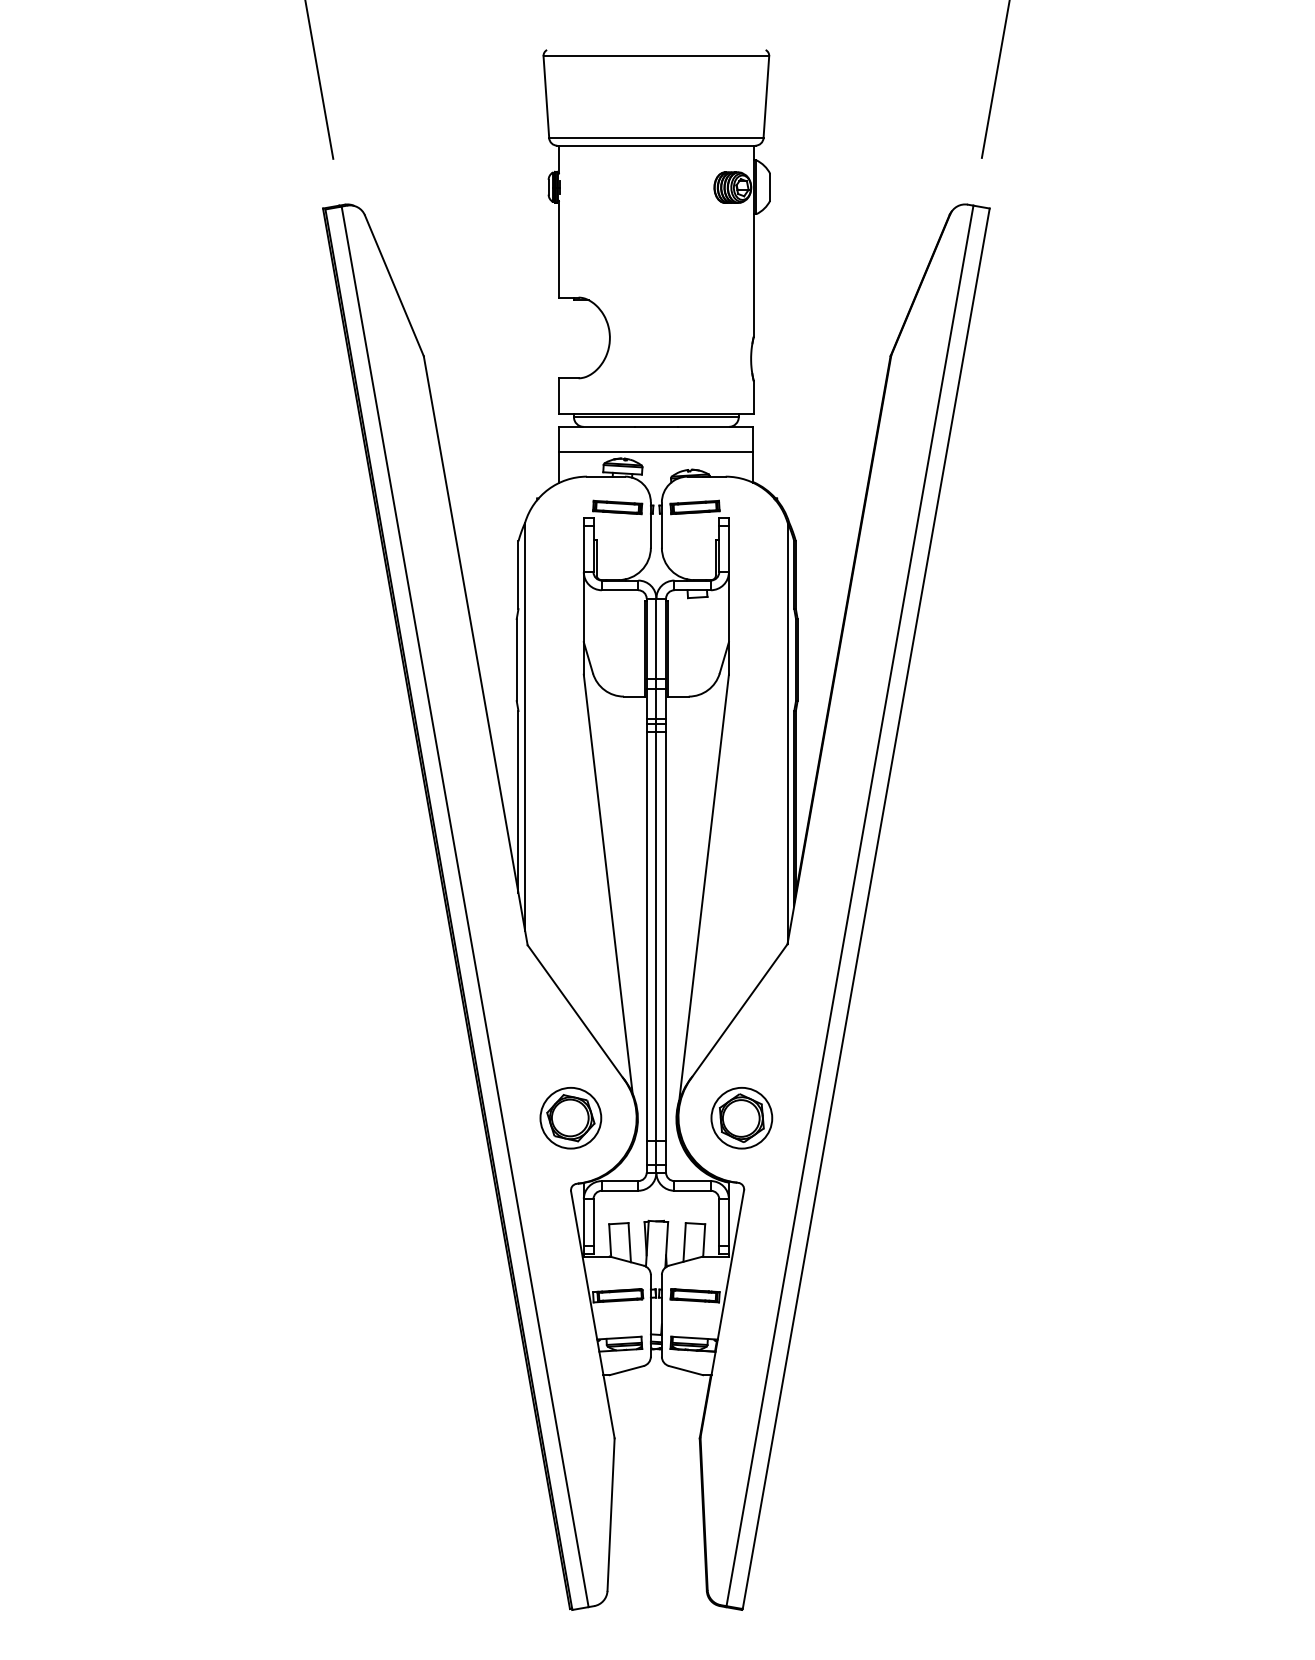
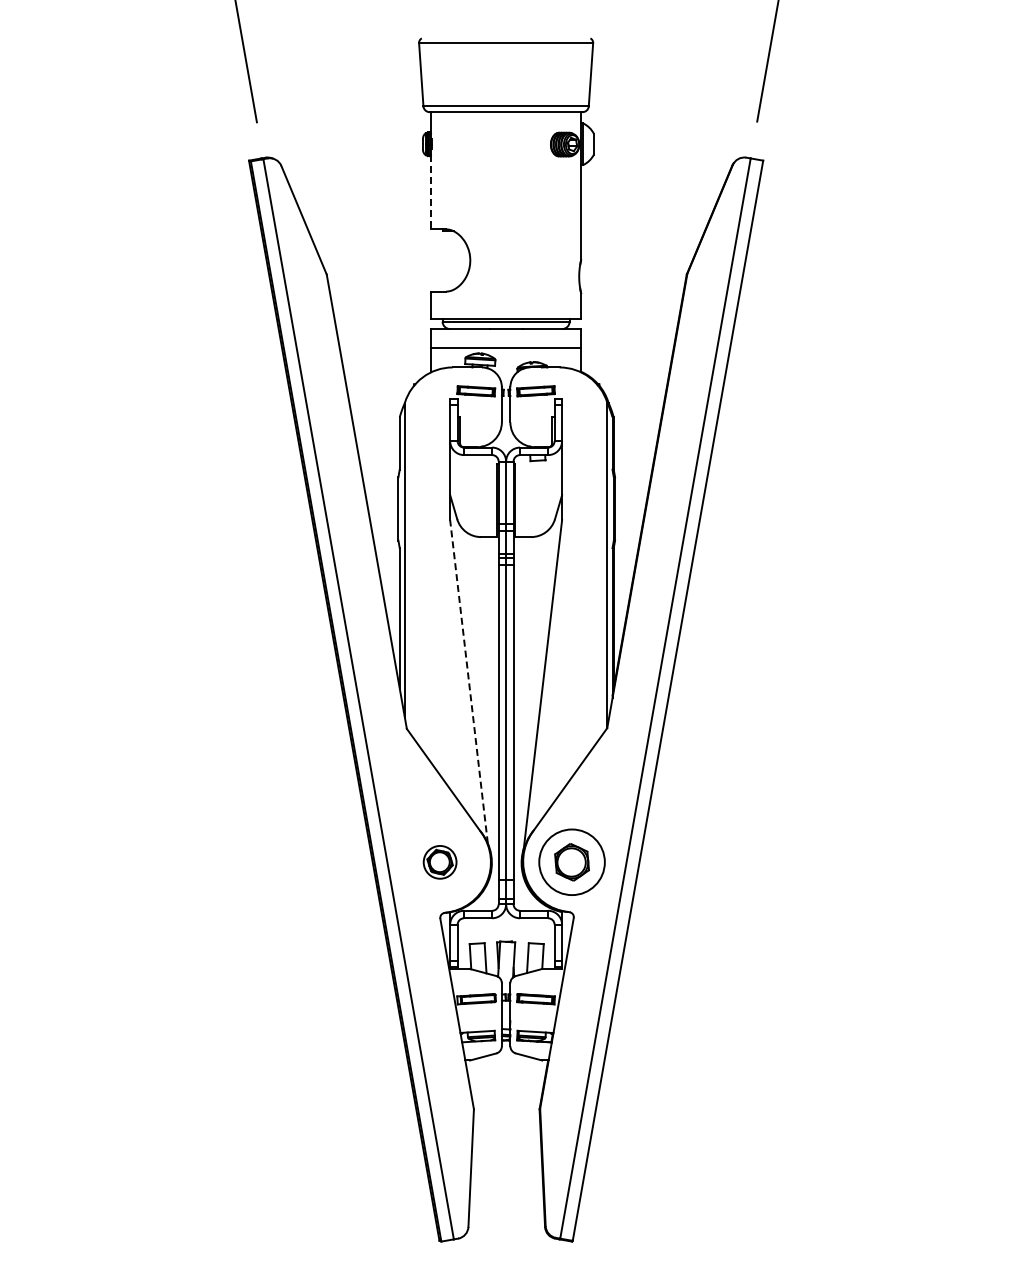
line: (558, 249) -> (430, 192), solid -> dashed
line: (608, 883) -> (469, 681), solid -> dashed
circle: (741, 1117) -> (571, 861), size x1.4
part: (569, 1118) -> (439, 862), size x0.7

